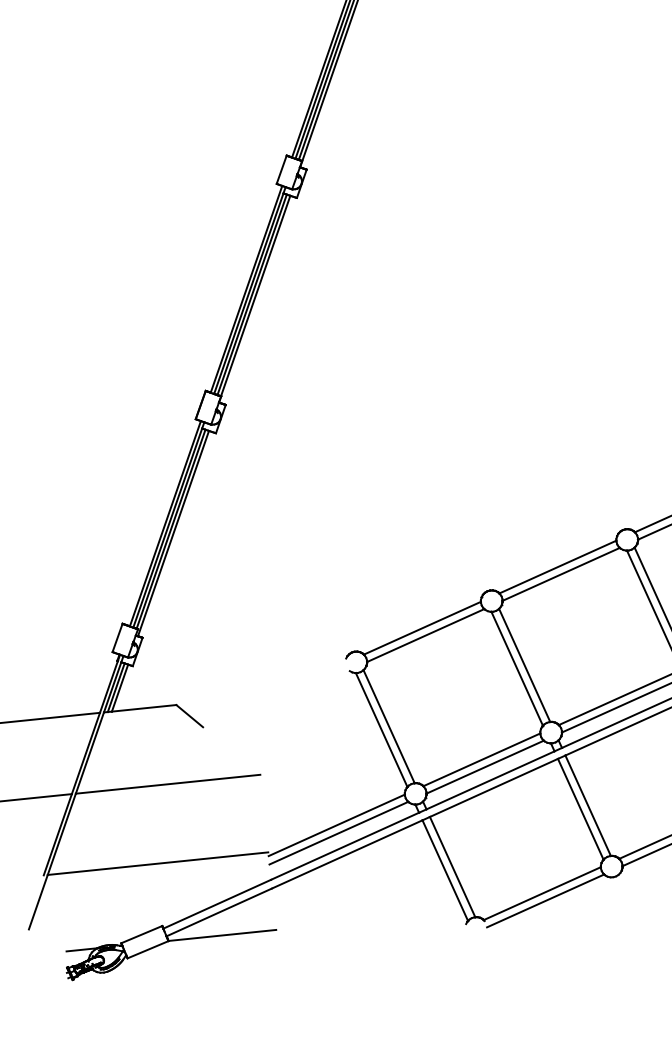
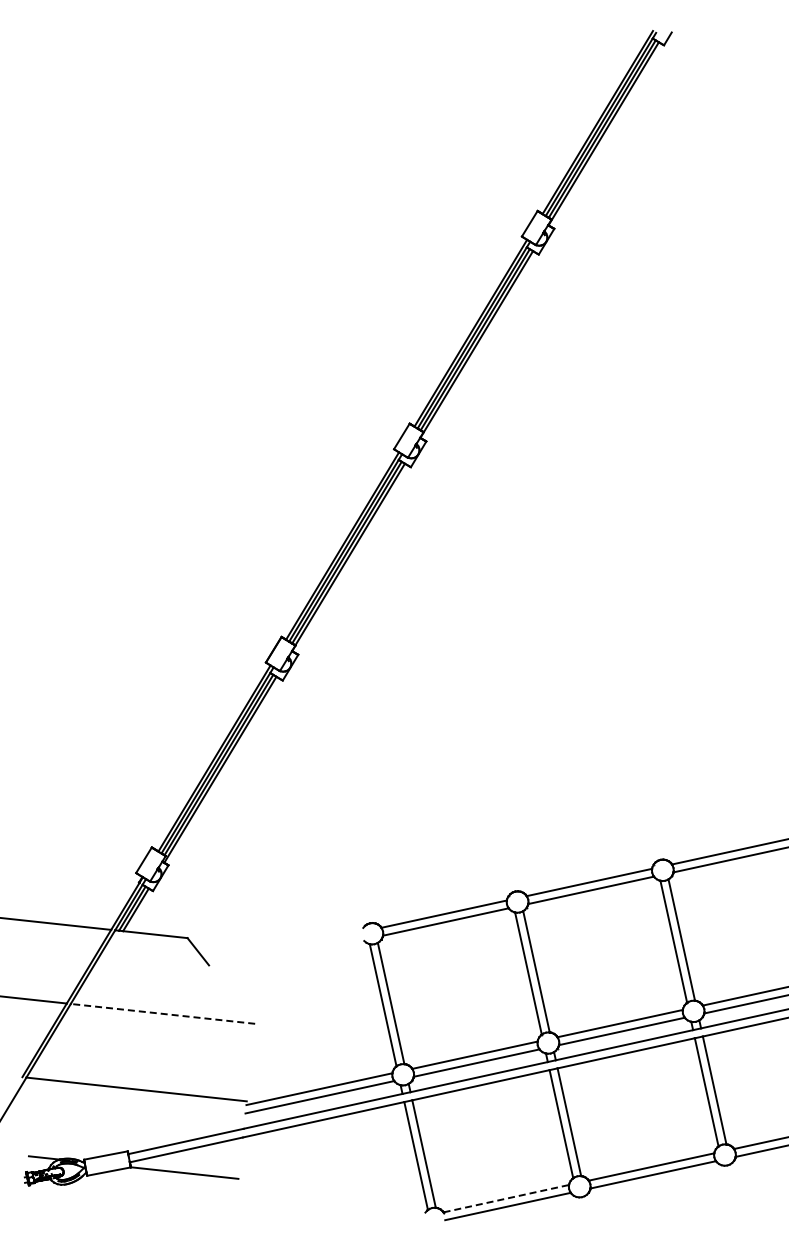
line: (167, 783) -> (162, 1013), solid -> dashed
line: (542, 893) -> (506, 1198), solid -> dashed

